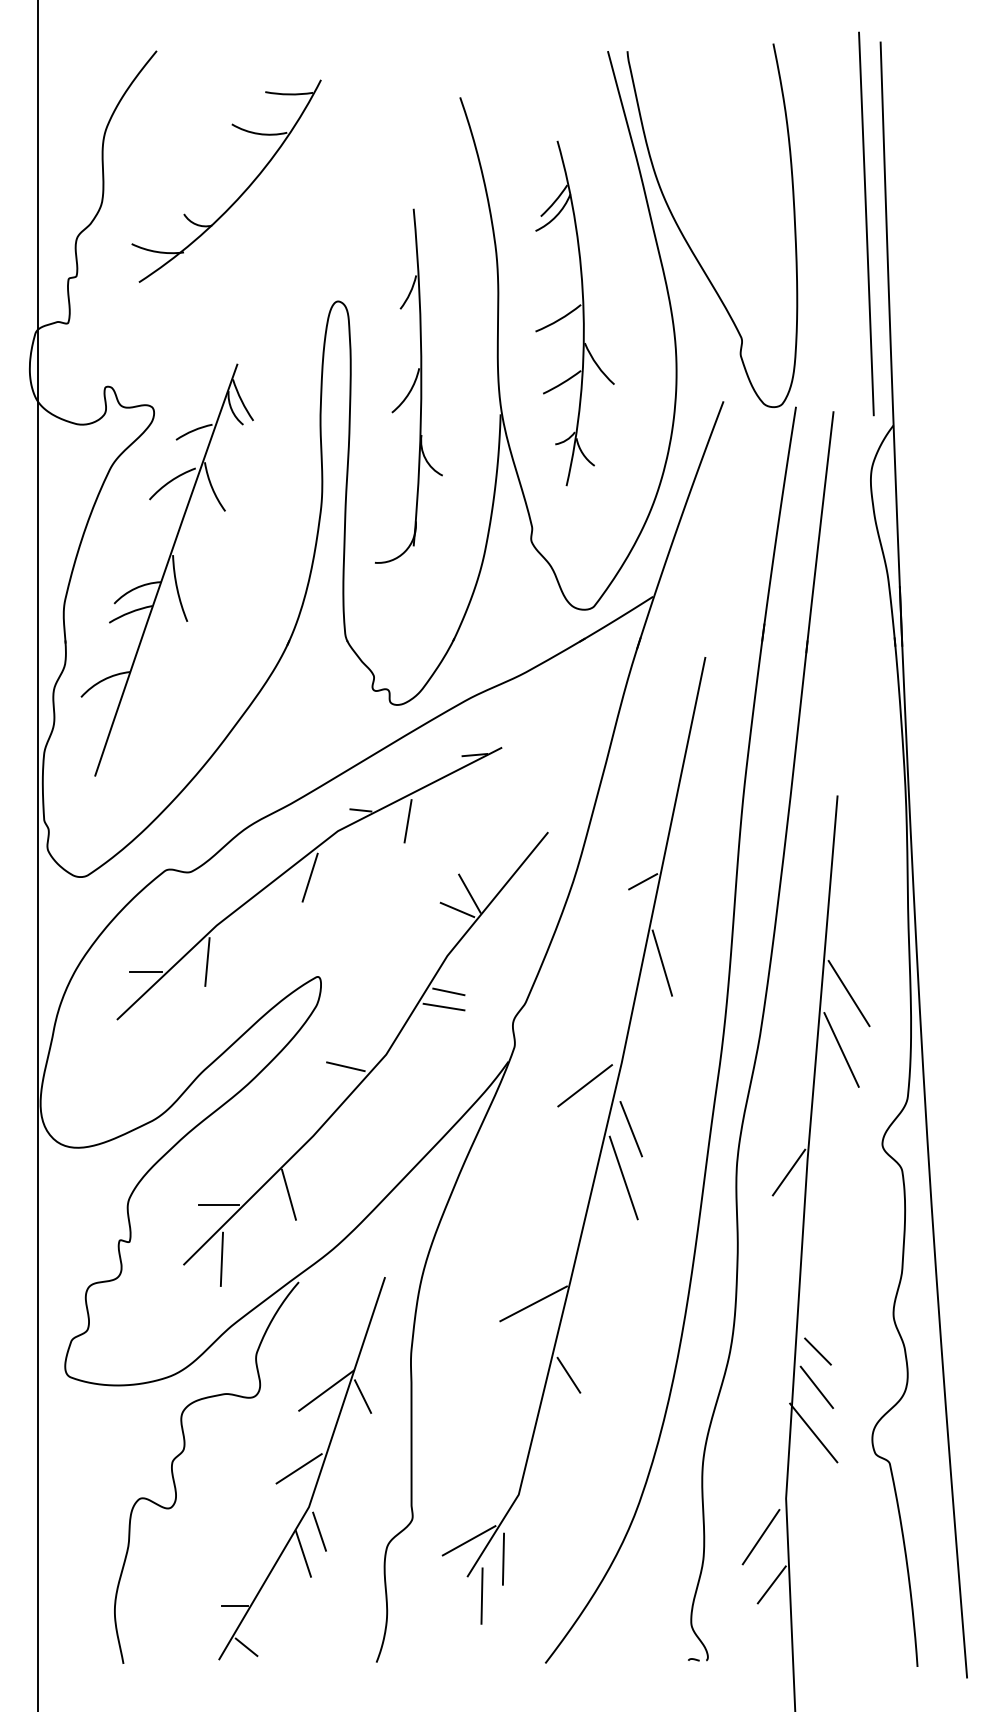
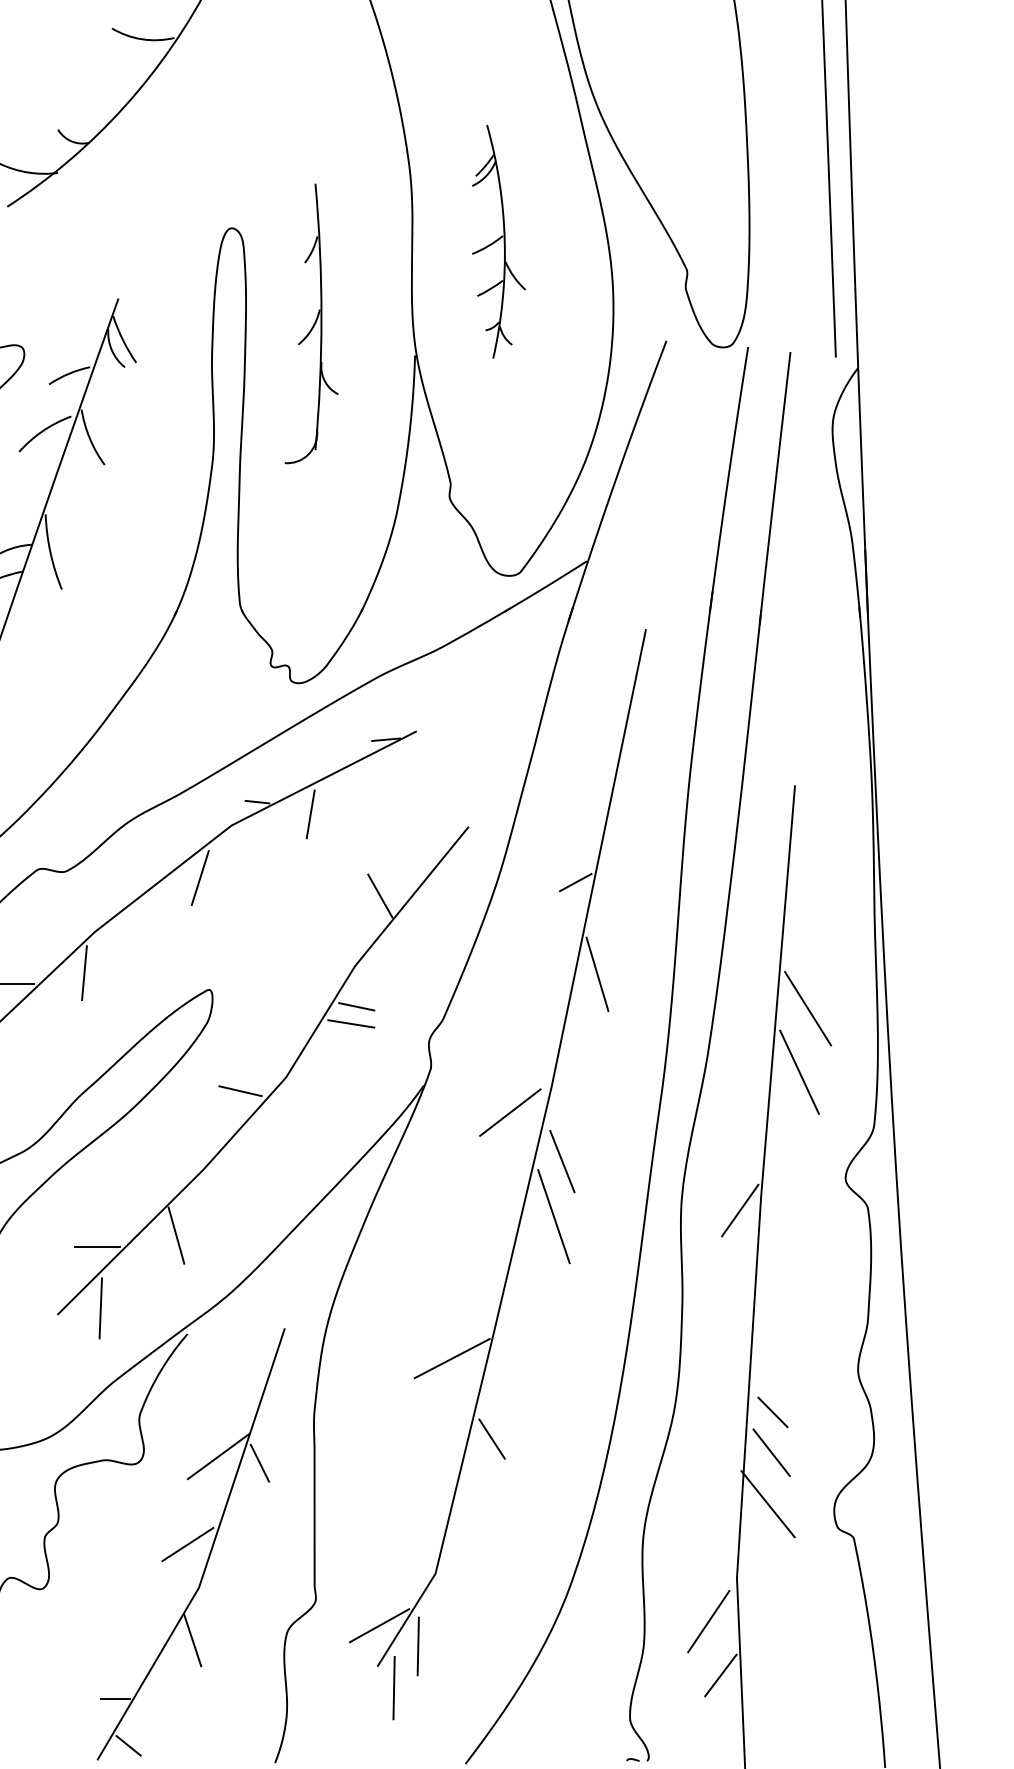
part: (574, 313) -> (498, 241), size x0.6
part: (408, 385) -> (311, 323), size x0.7
line: (457, 909) -> (366, 913), removed
line: (319, 1531) -> (210, 1615), removed

